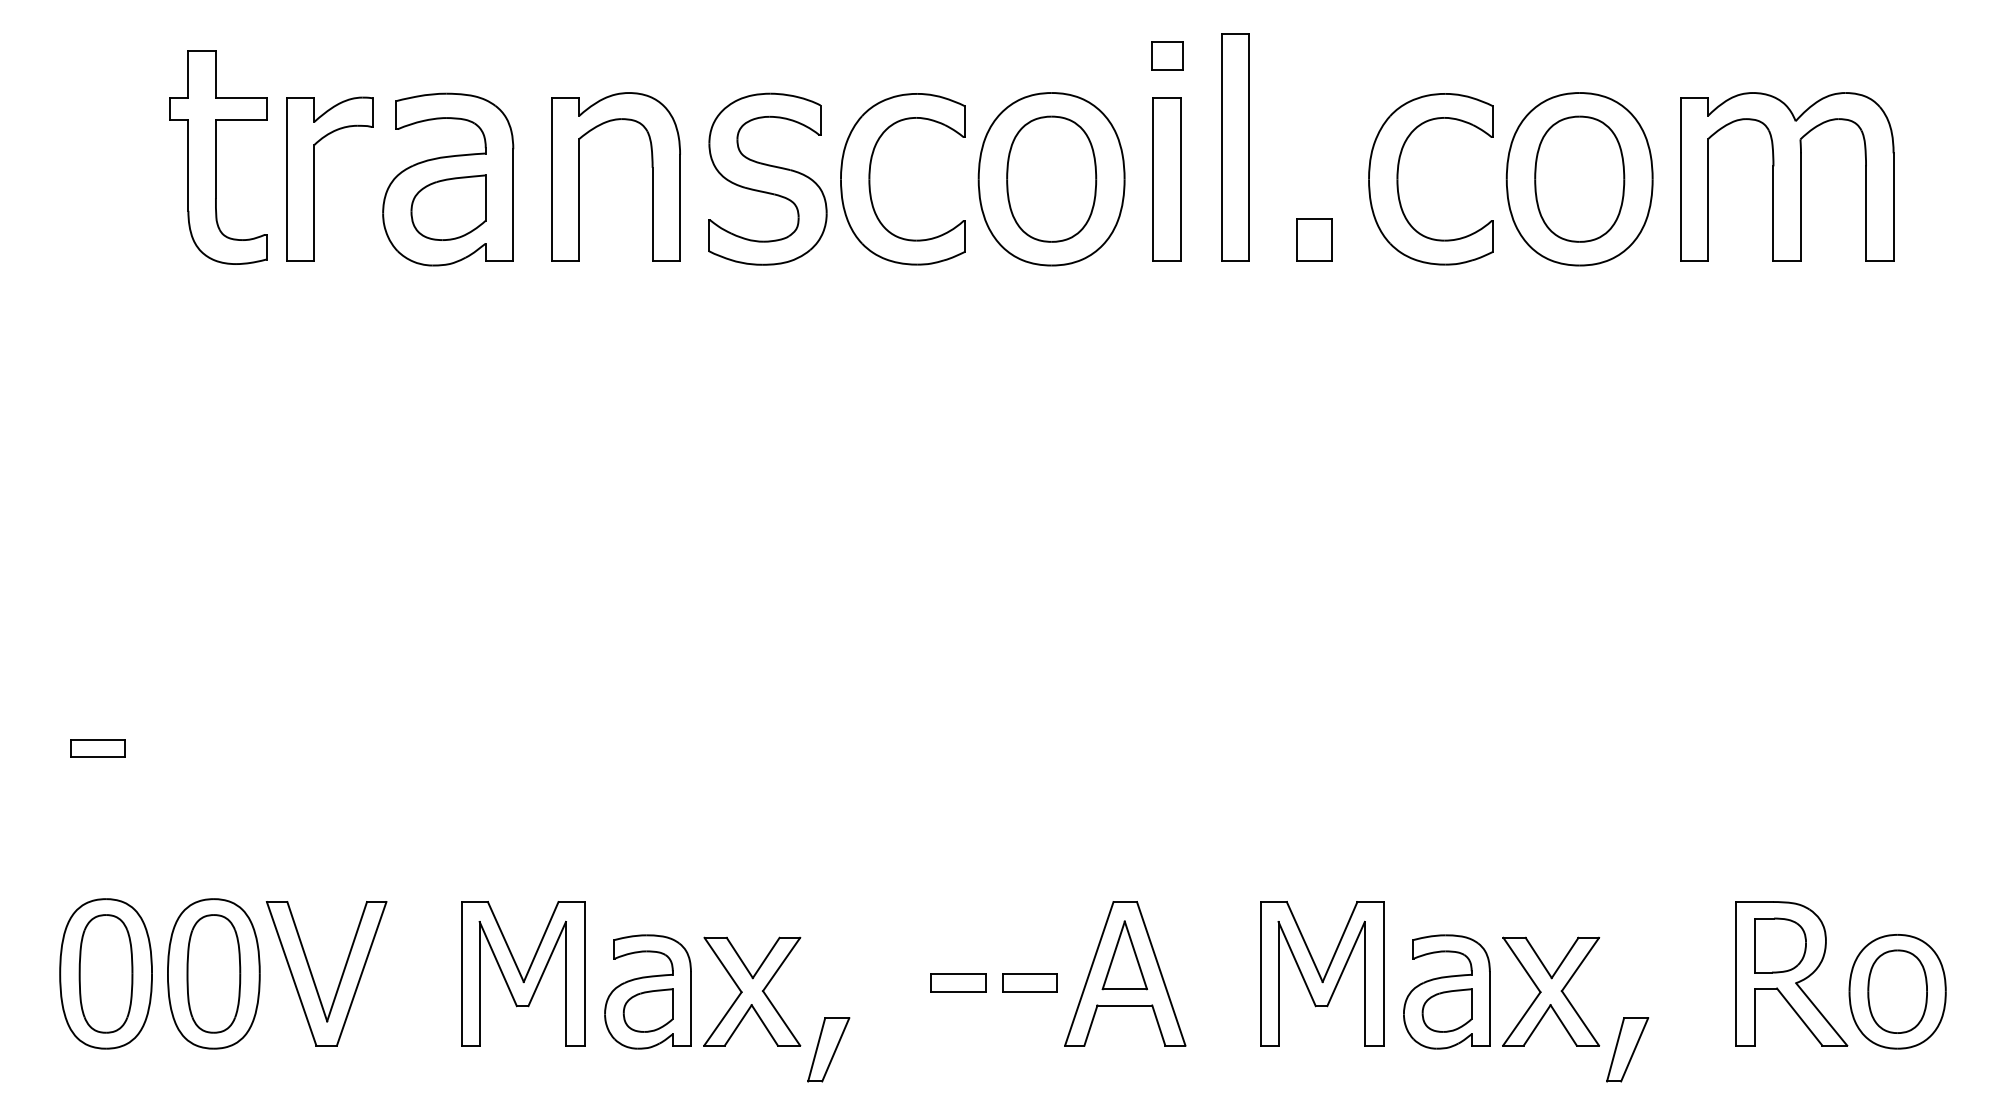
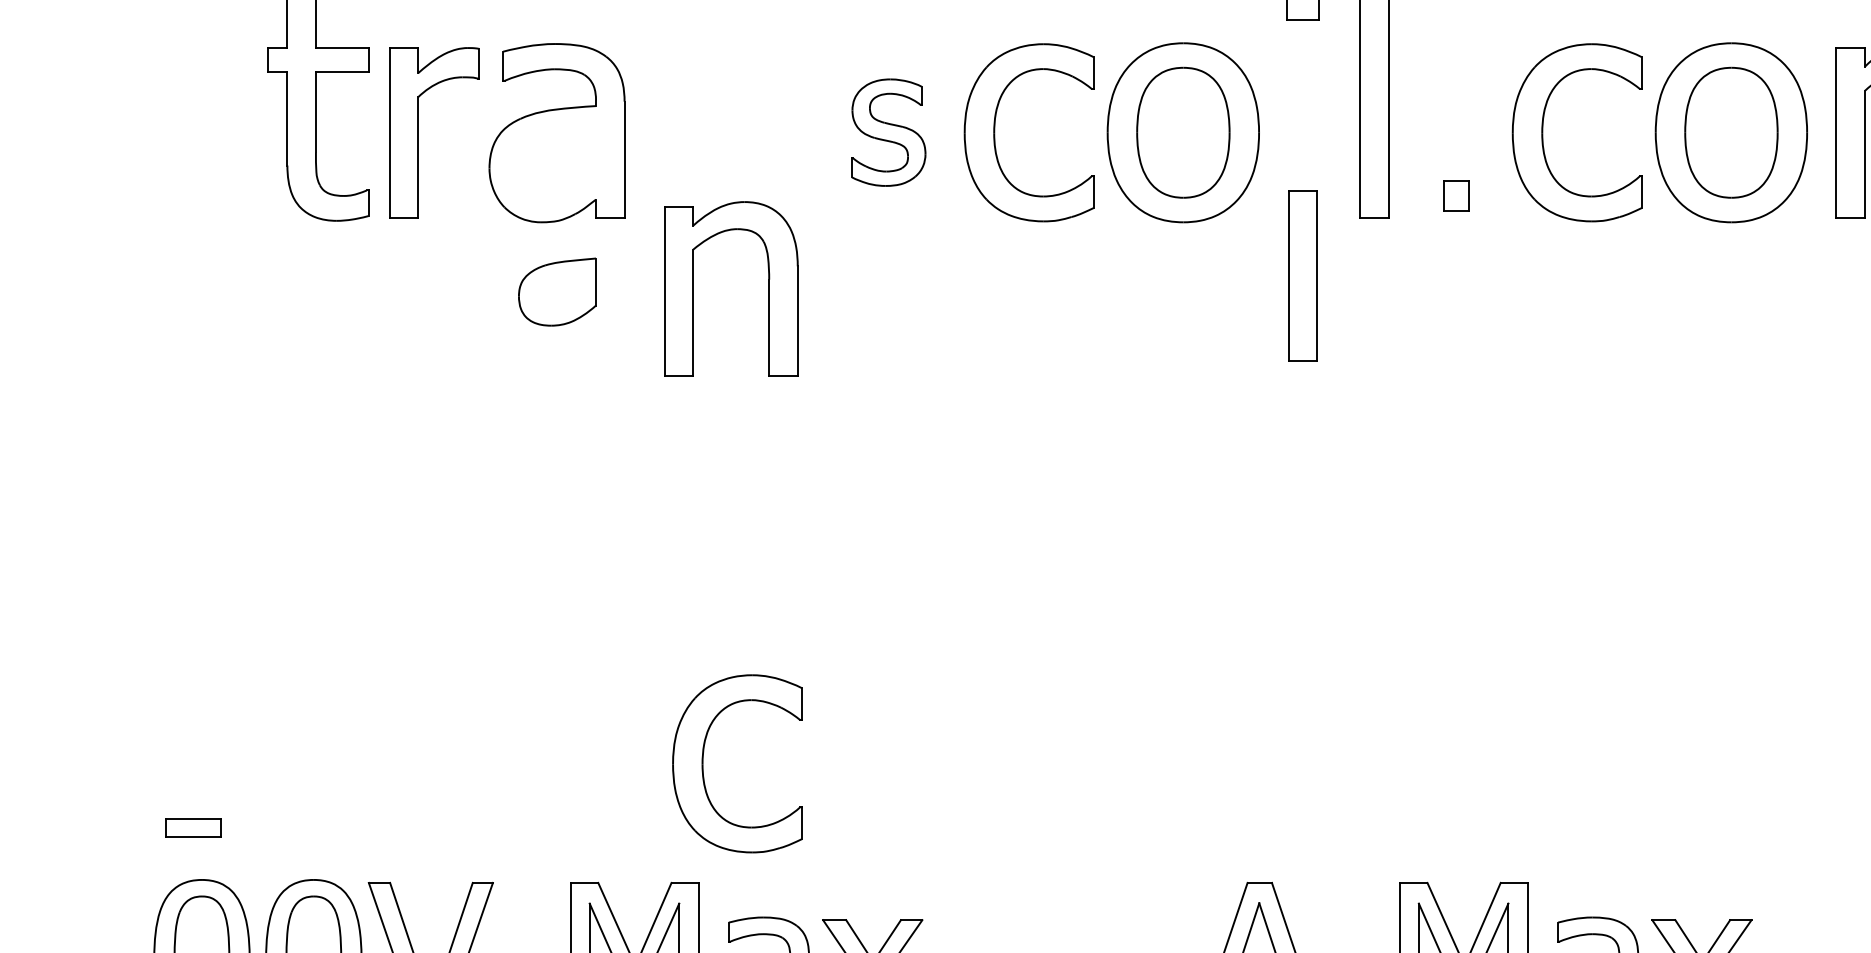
part: (579, 176) -> (693, 288), moved
part: (767, 178) -> (888, 132), size x0.6
part: (1166, 179) -> (1302, 276), moved
part: (448, 207) -> (557, 291), moved
part: (1314, 239) -> (1456, 195), size x0.7
part: (97, 748) -> (193, 828), moved
part: (589, 787) -> (703, 764), added

